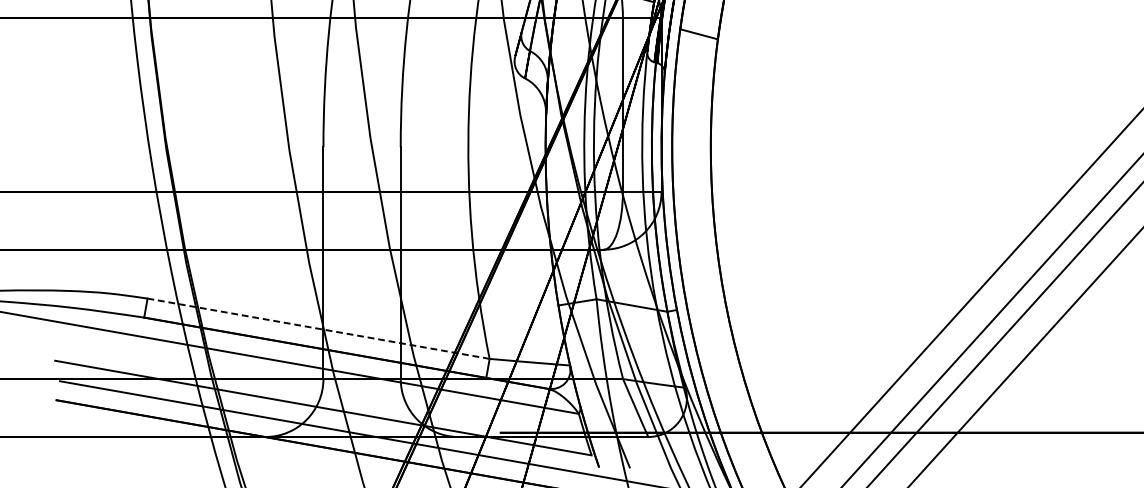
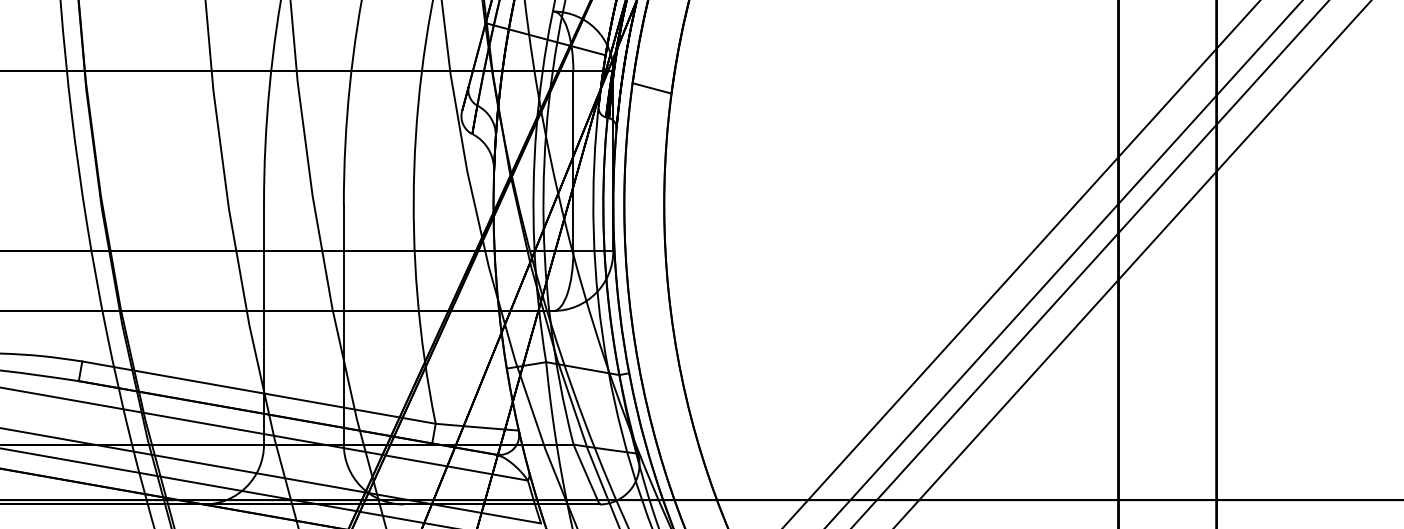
line: (318, 328) -> (258, 392), dashed -> solid

